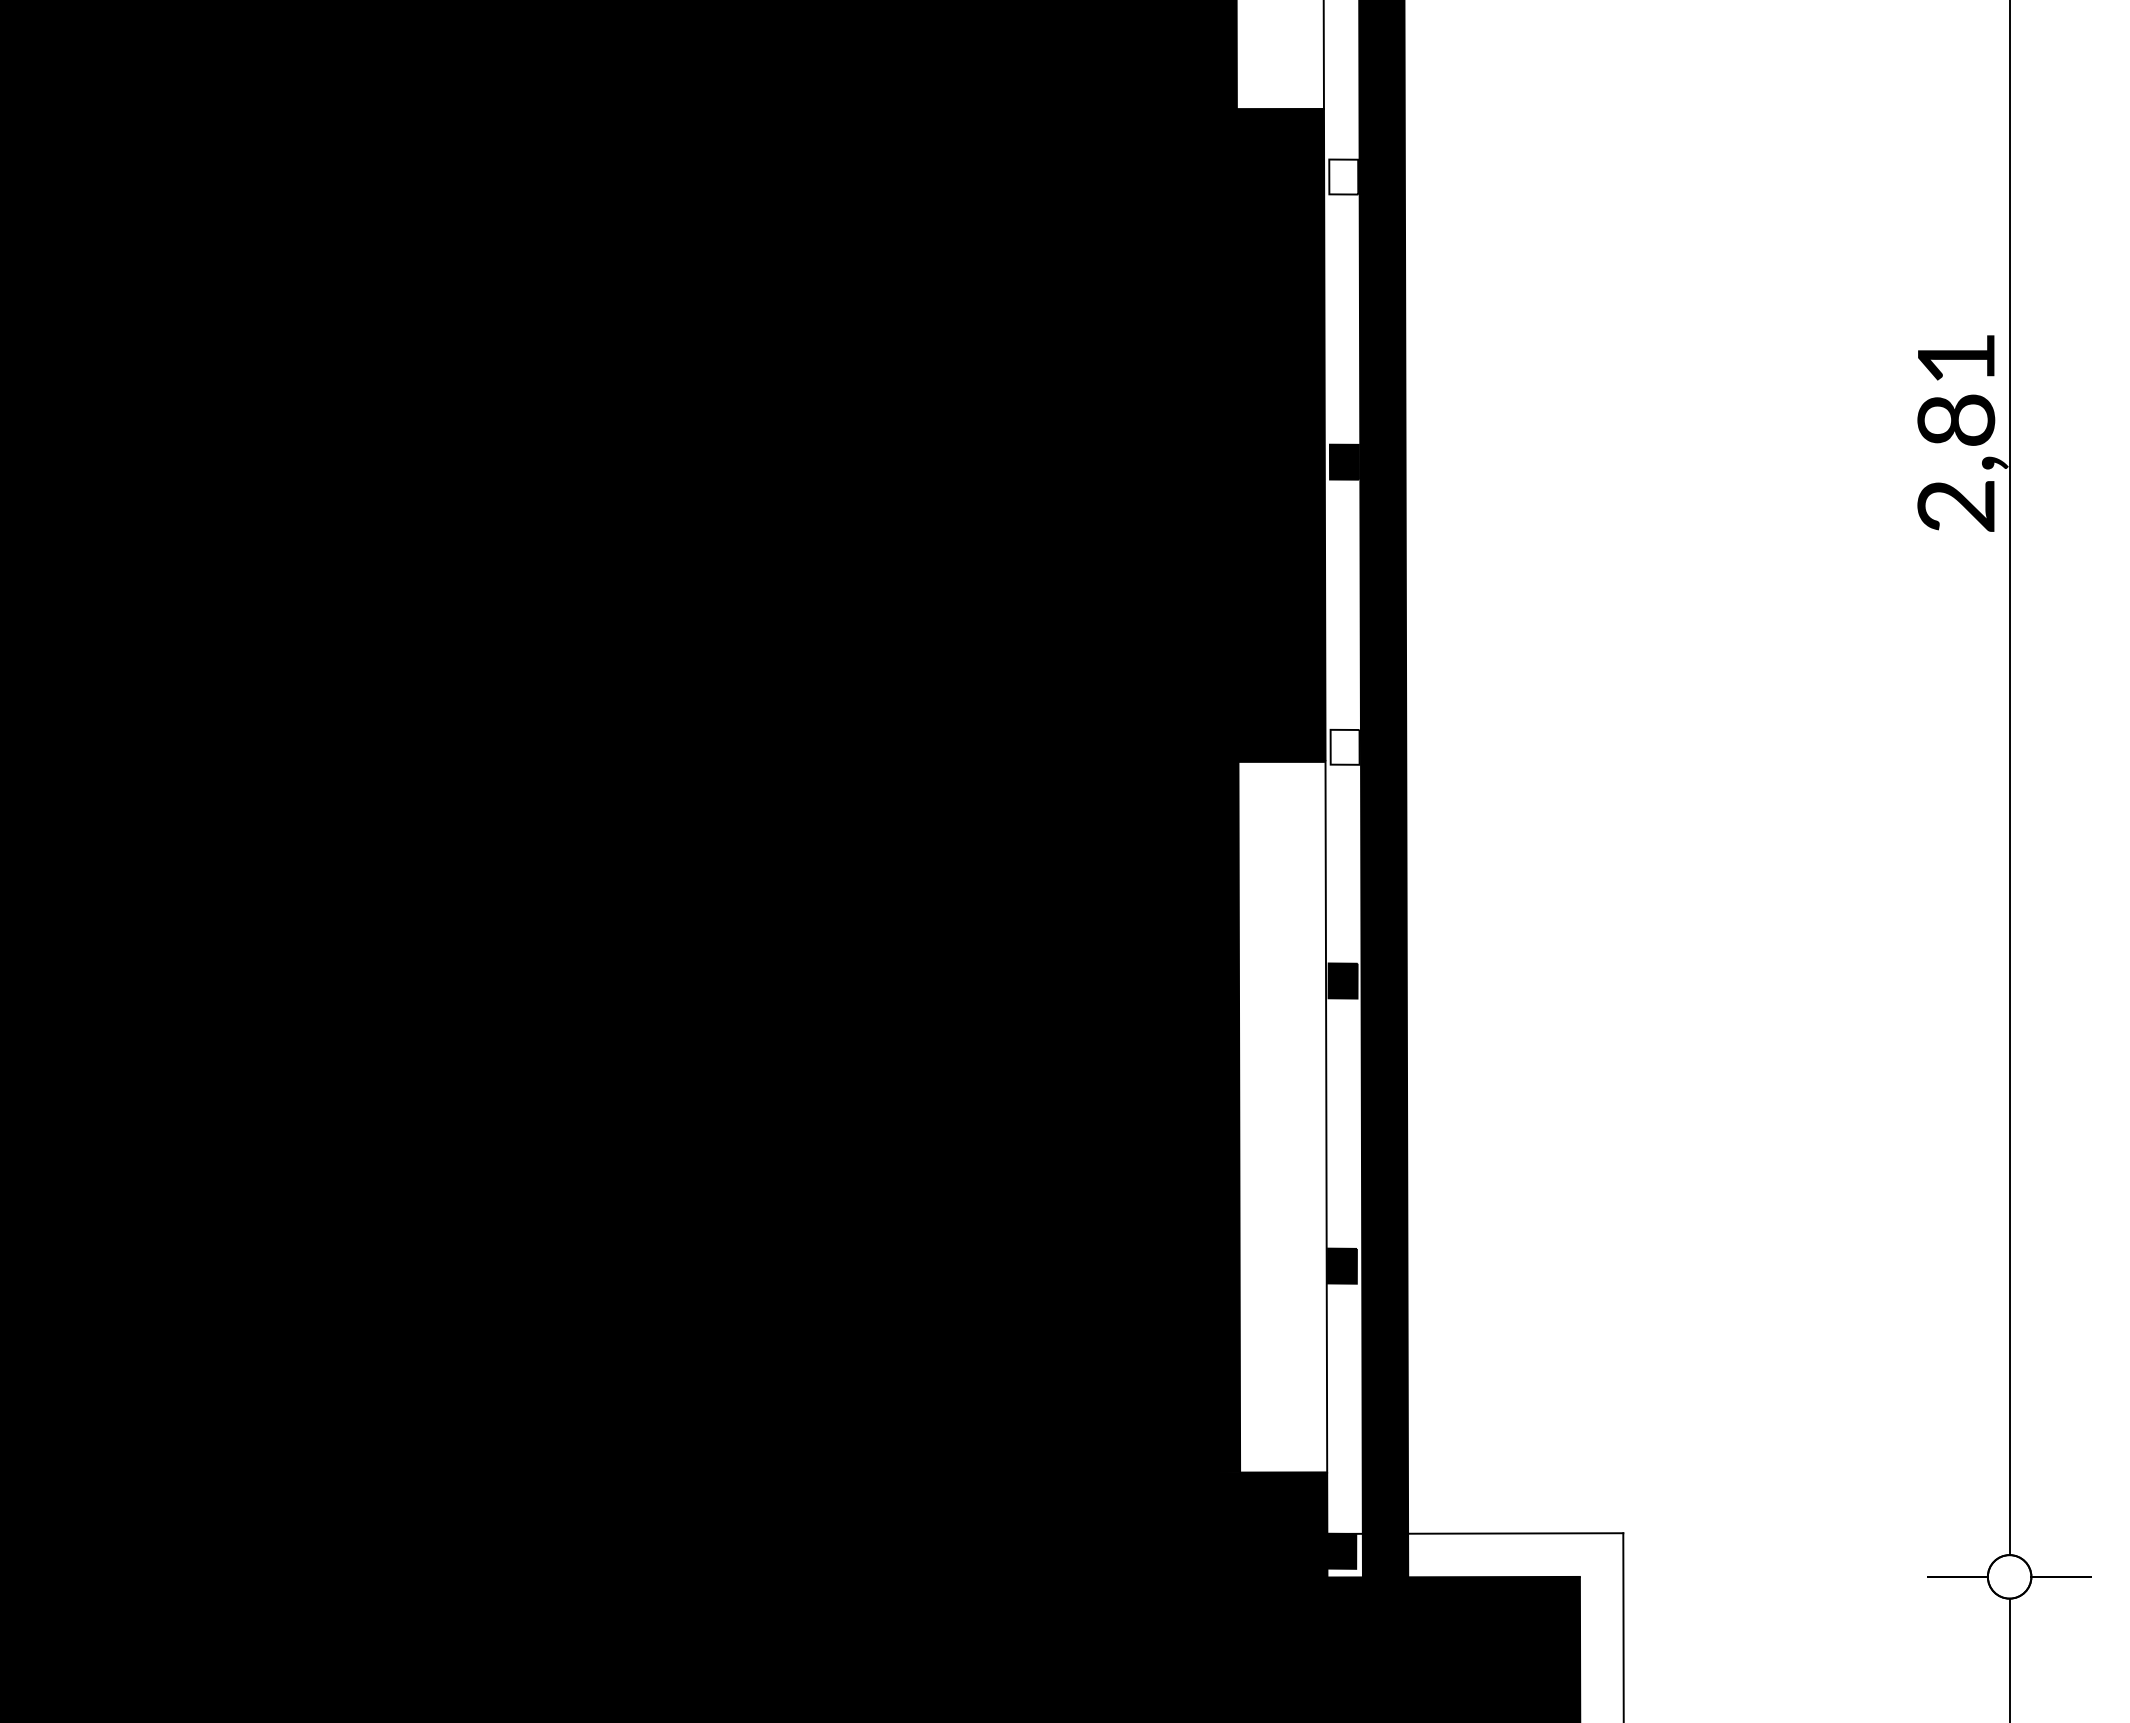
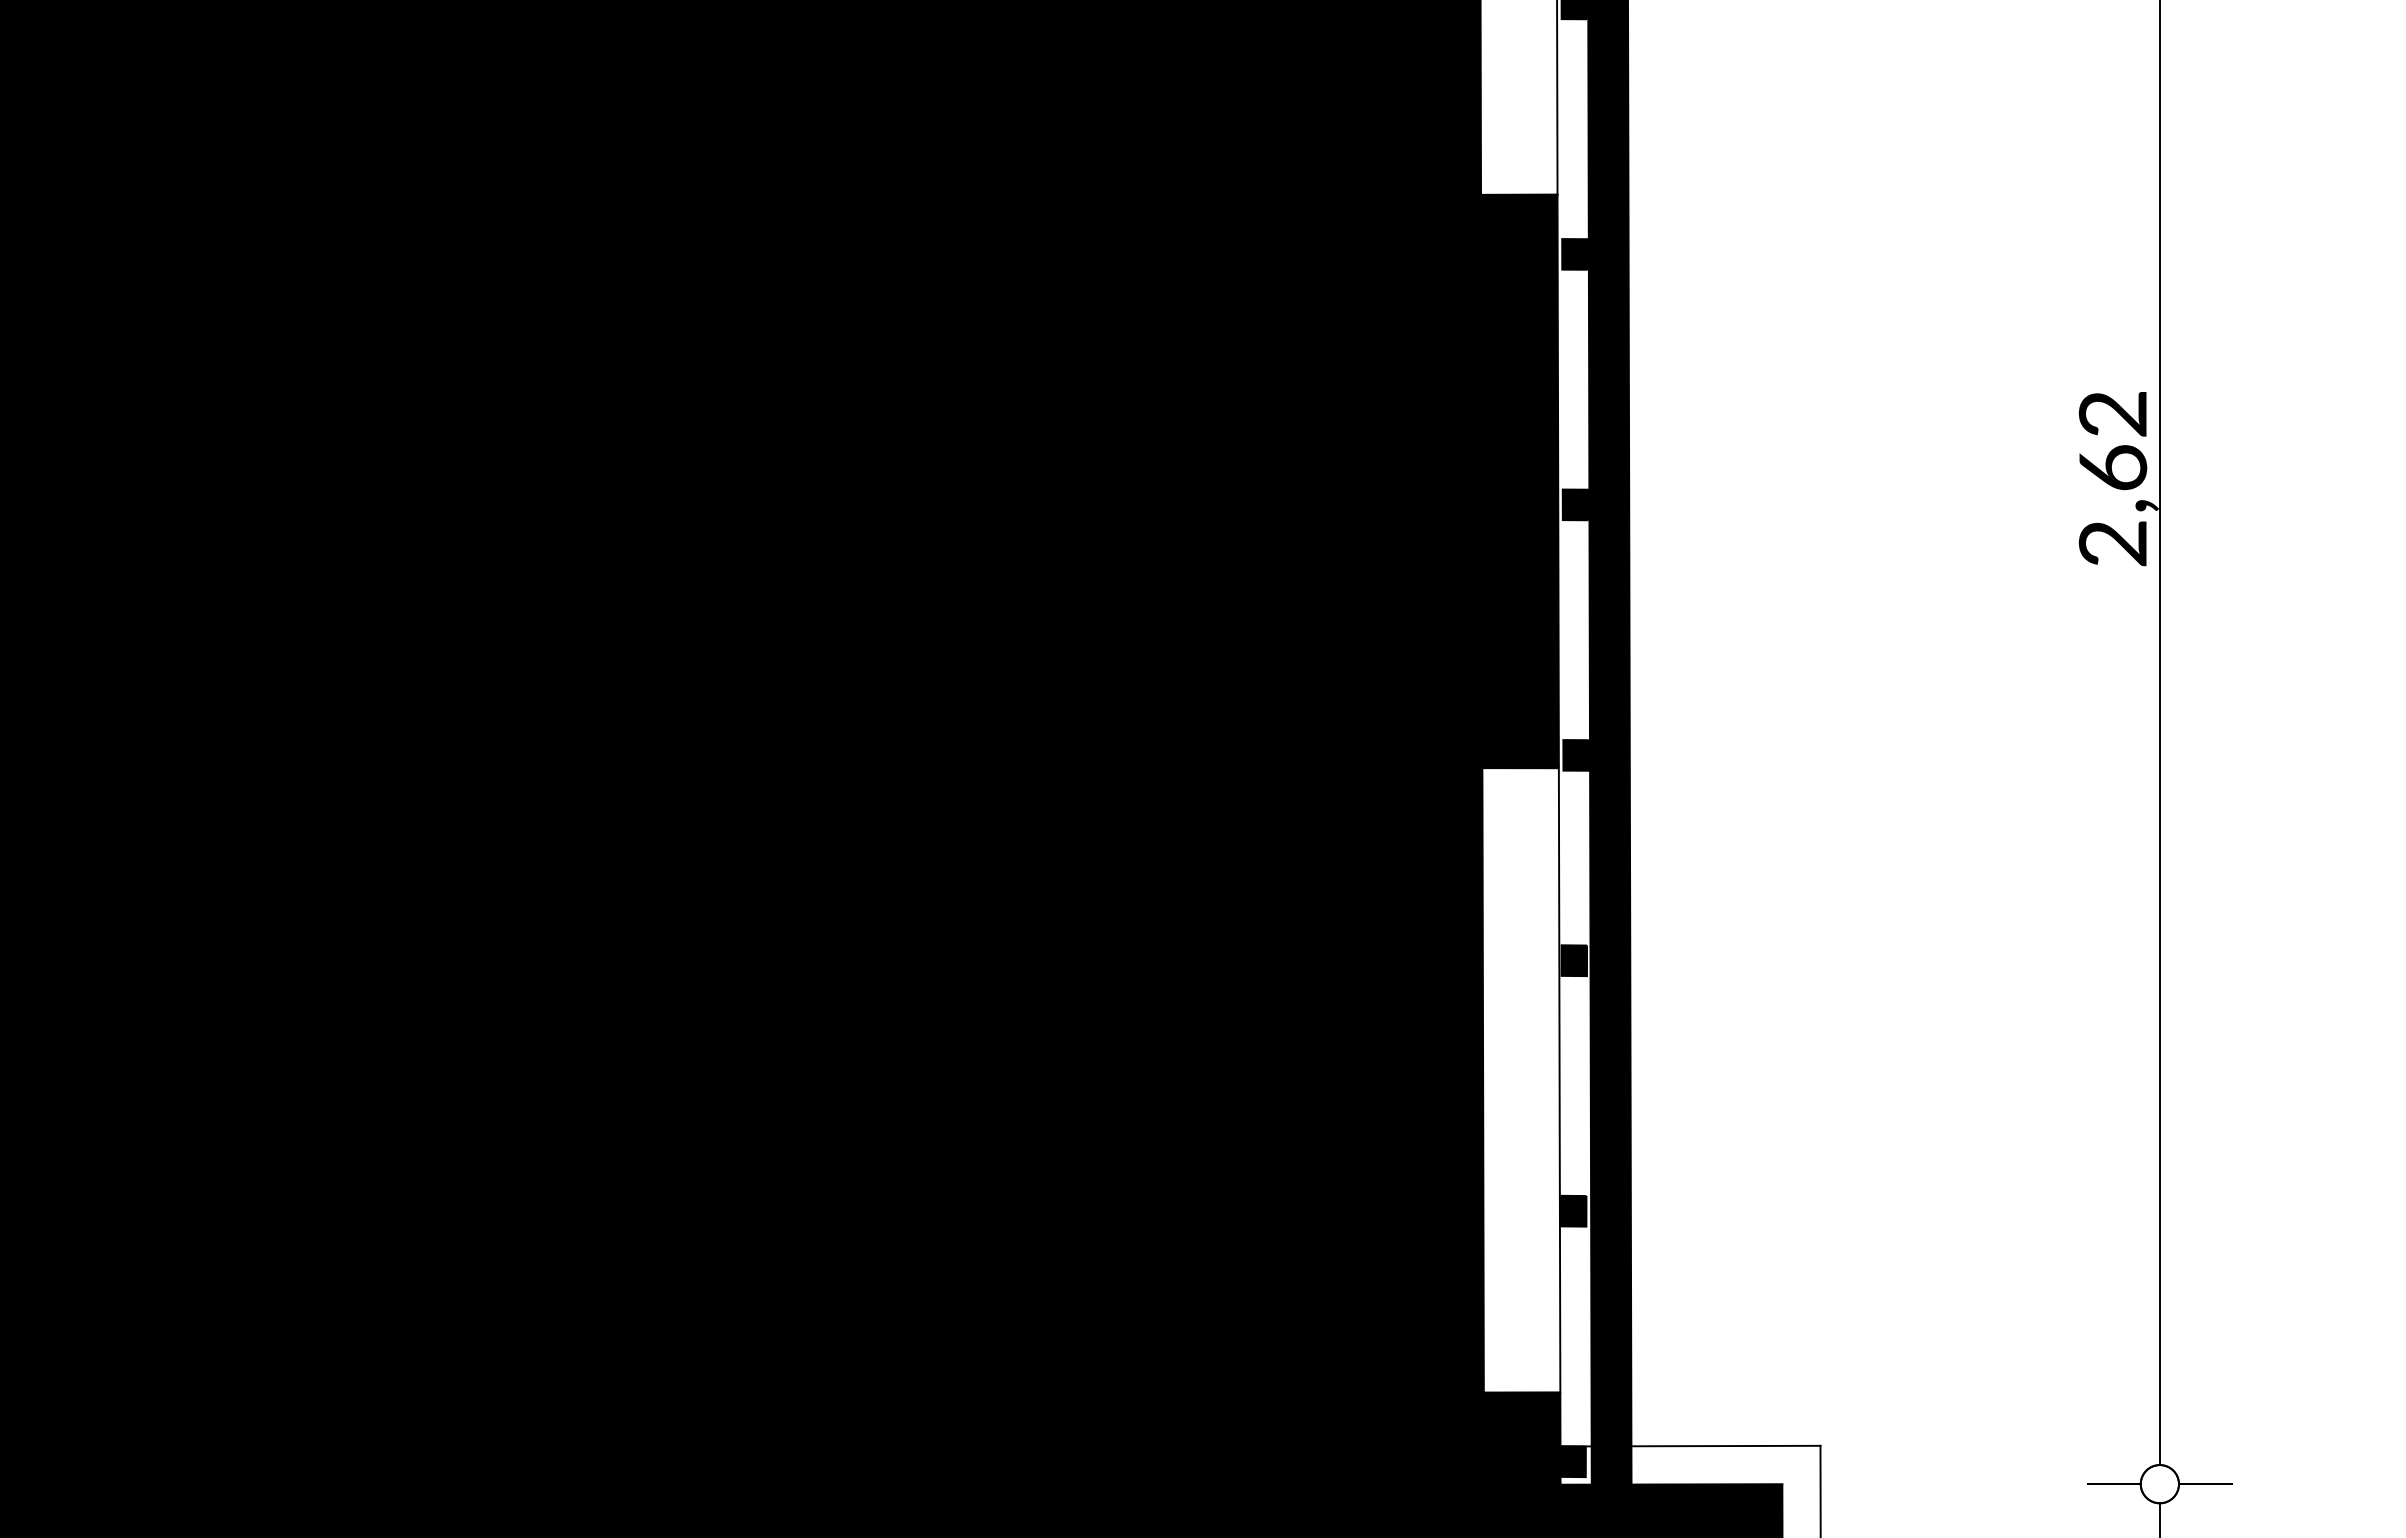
fill: (1343, 177) -> (1574, 254), added
text: (1955, 389) -> (2112, 441), 2,81 -> 2,62
fill: (1344, 747) -> (1575, 755), added

